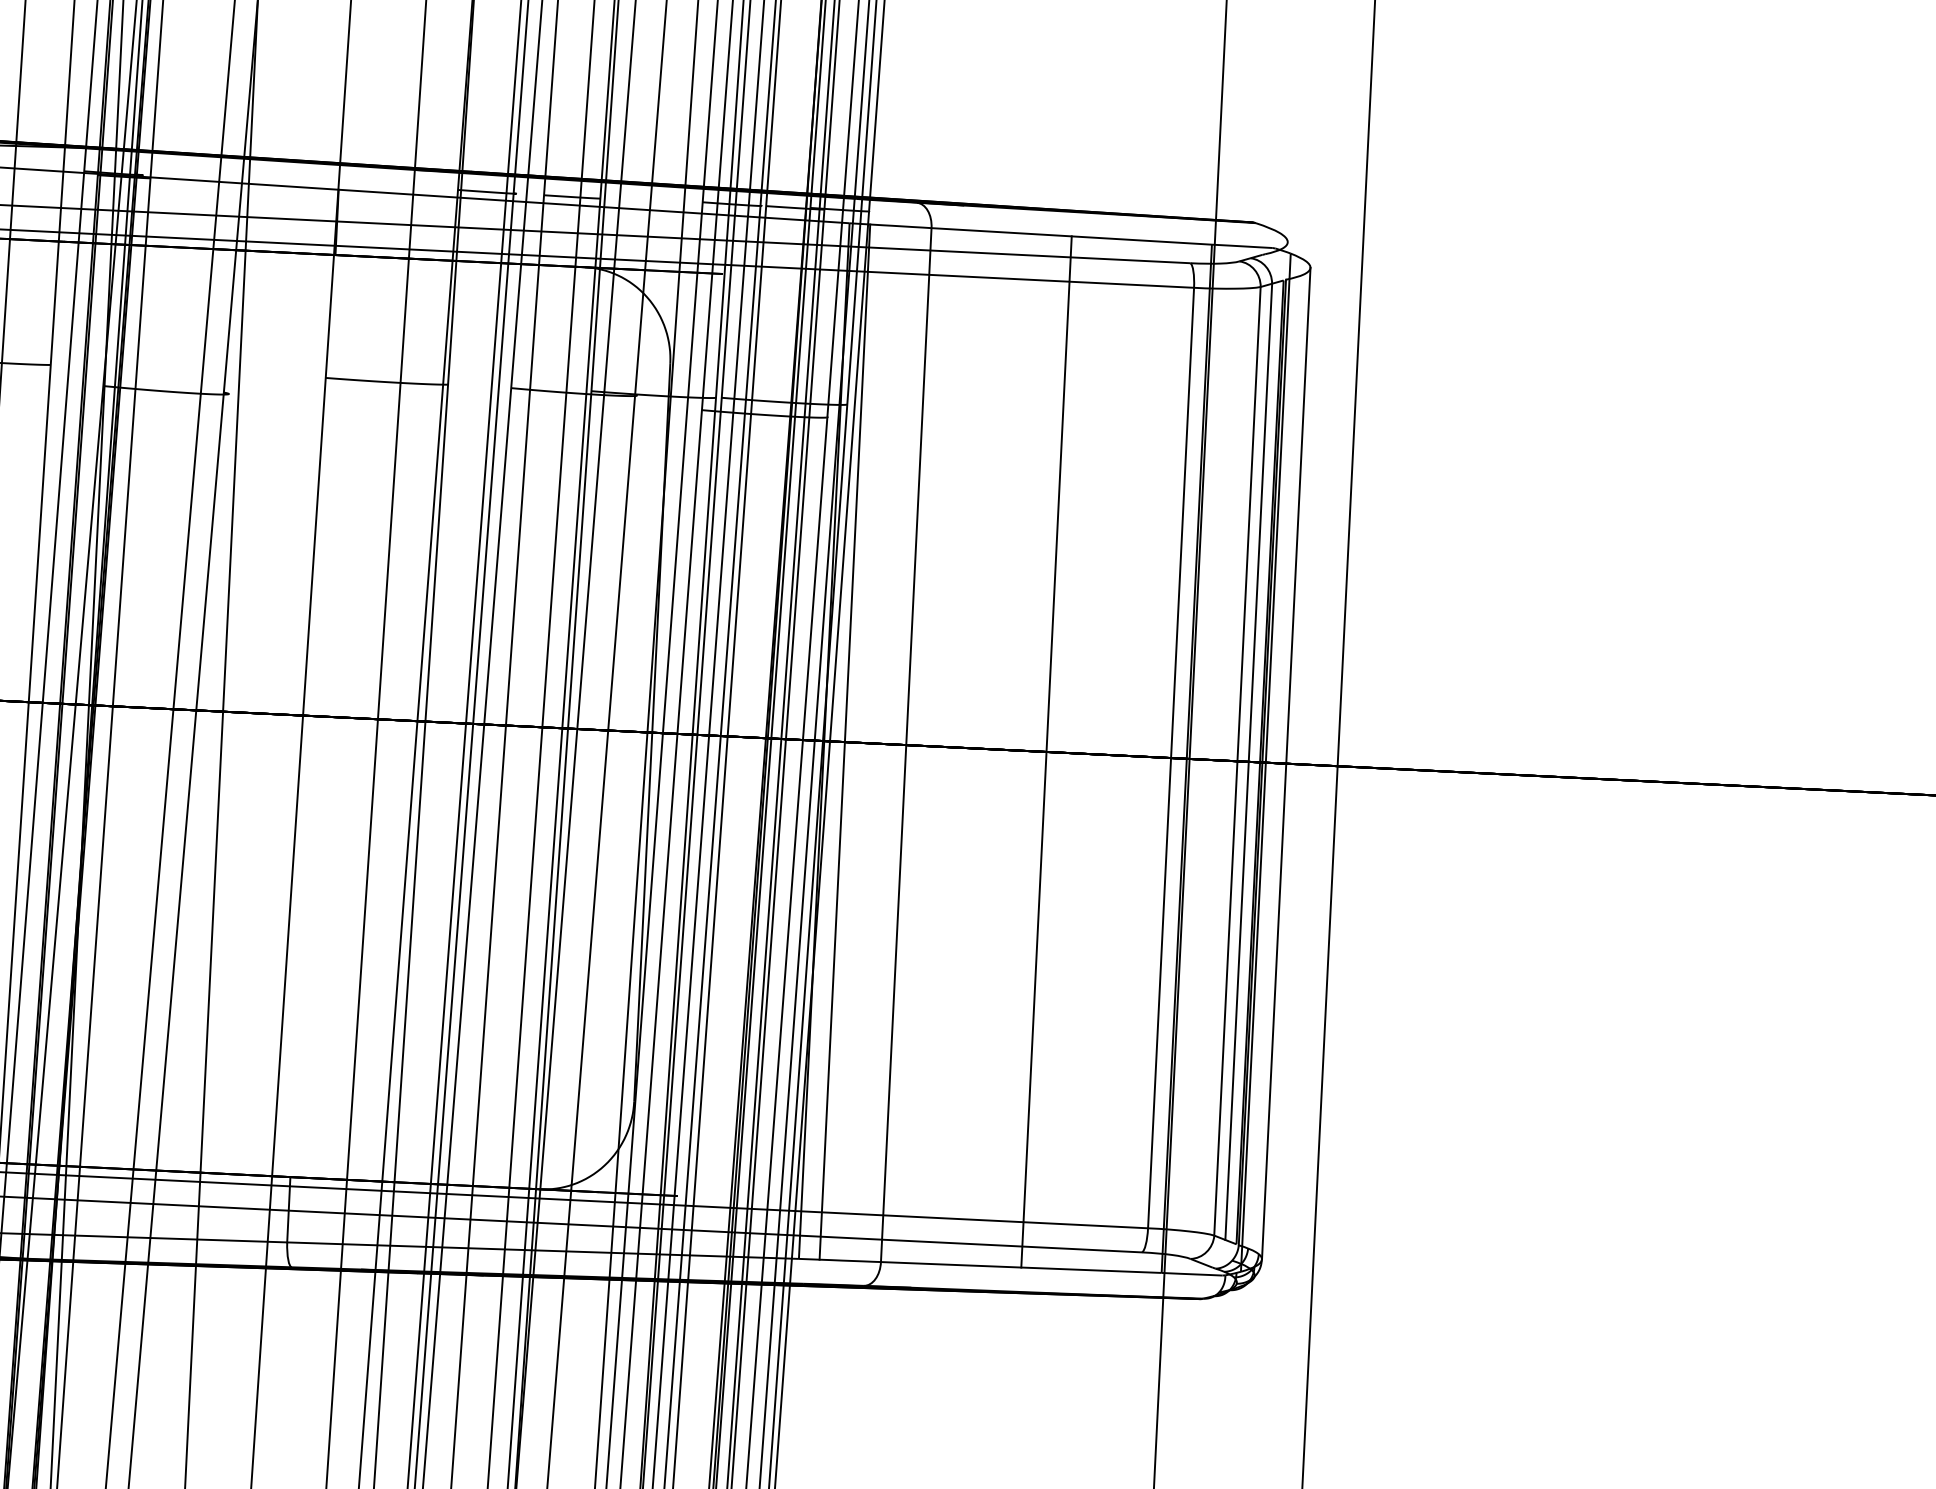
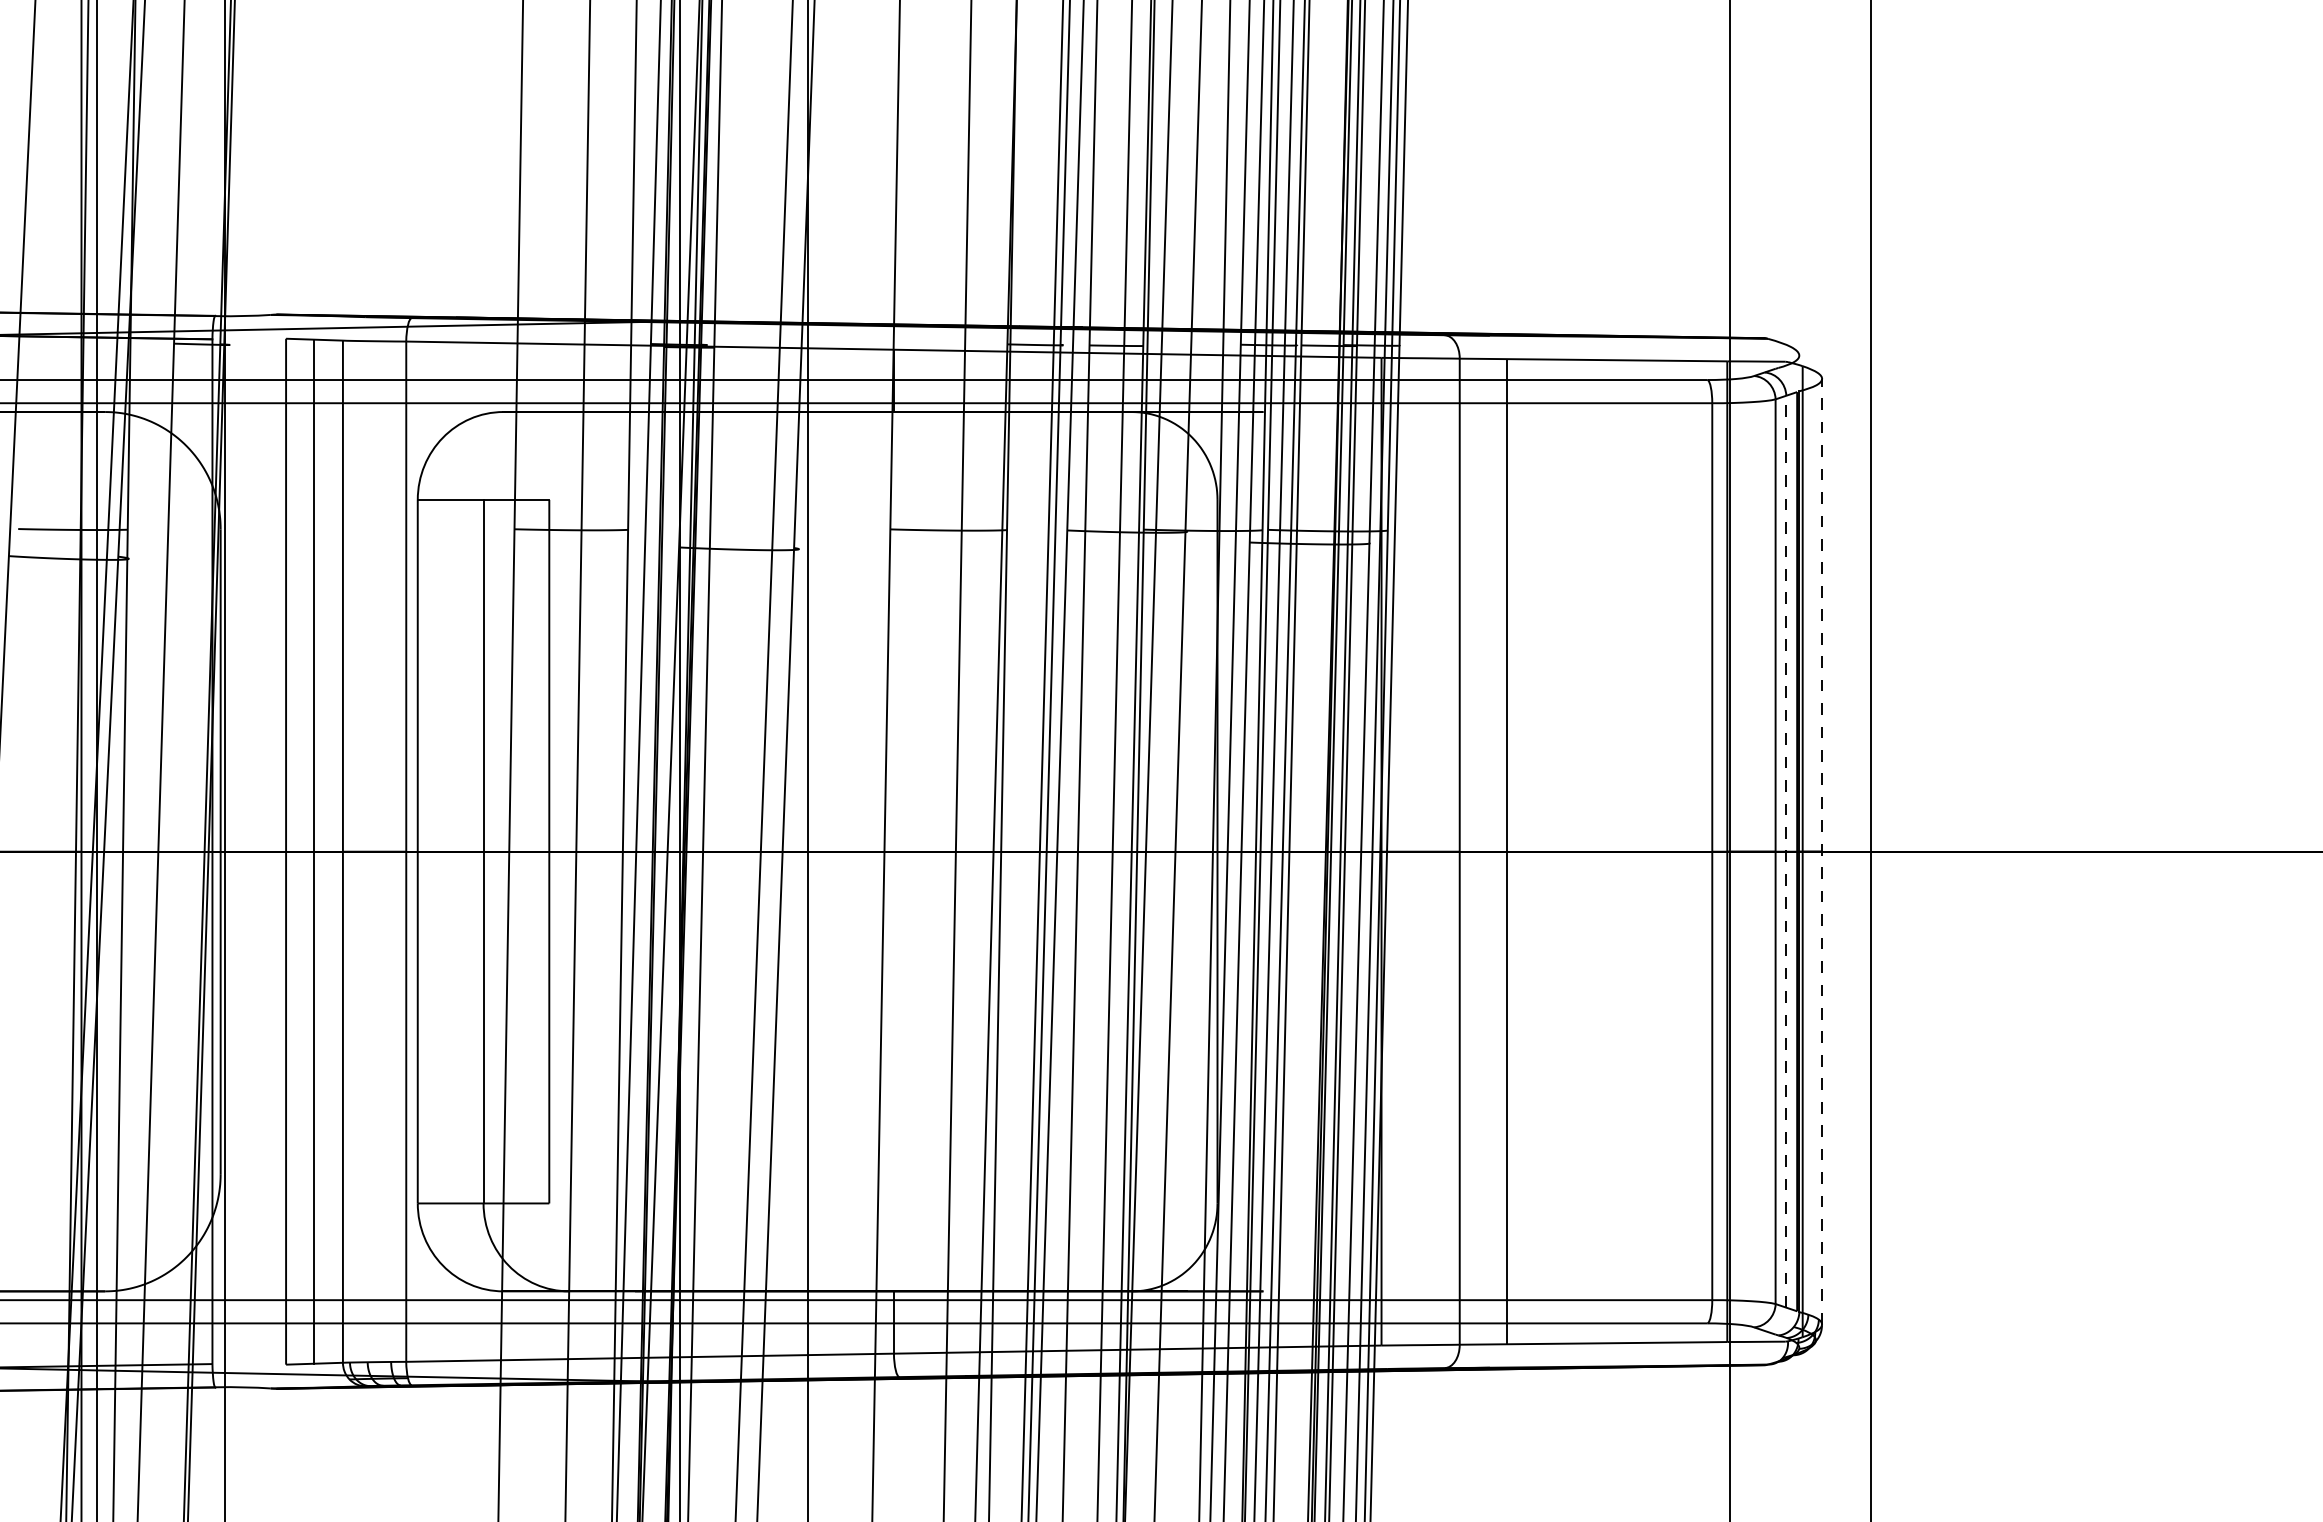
line: (845, 741) -> (1401, 851), removed
line: (1046, 751) -> (1506, 851), moved
line: (1248, 761) -> (1786, 851), solid -> dashed
line: (1286, 763) -> (1822, 851), solid -> dashed

